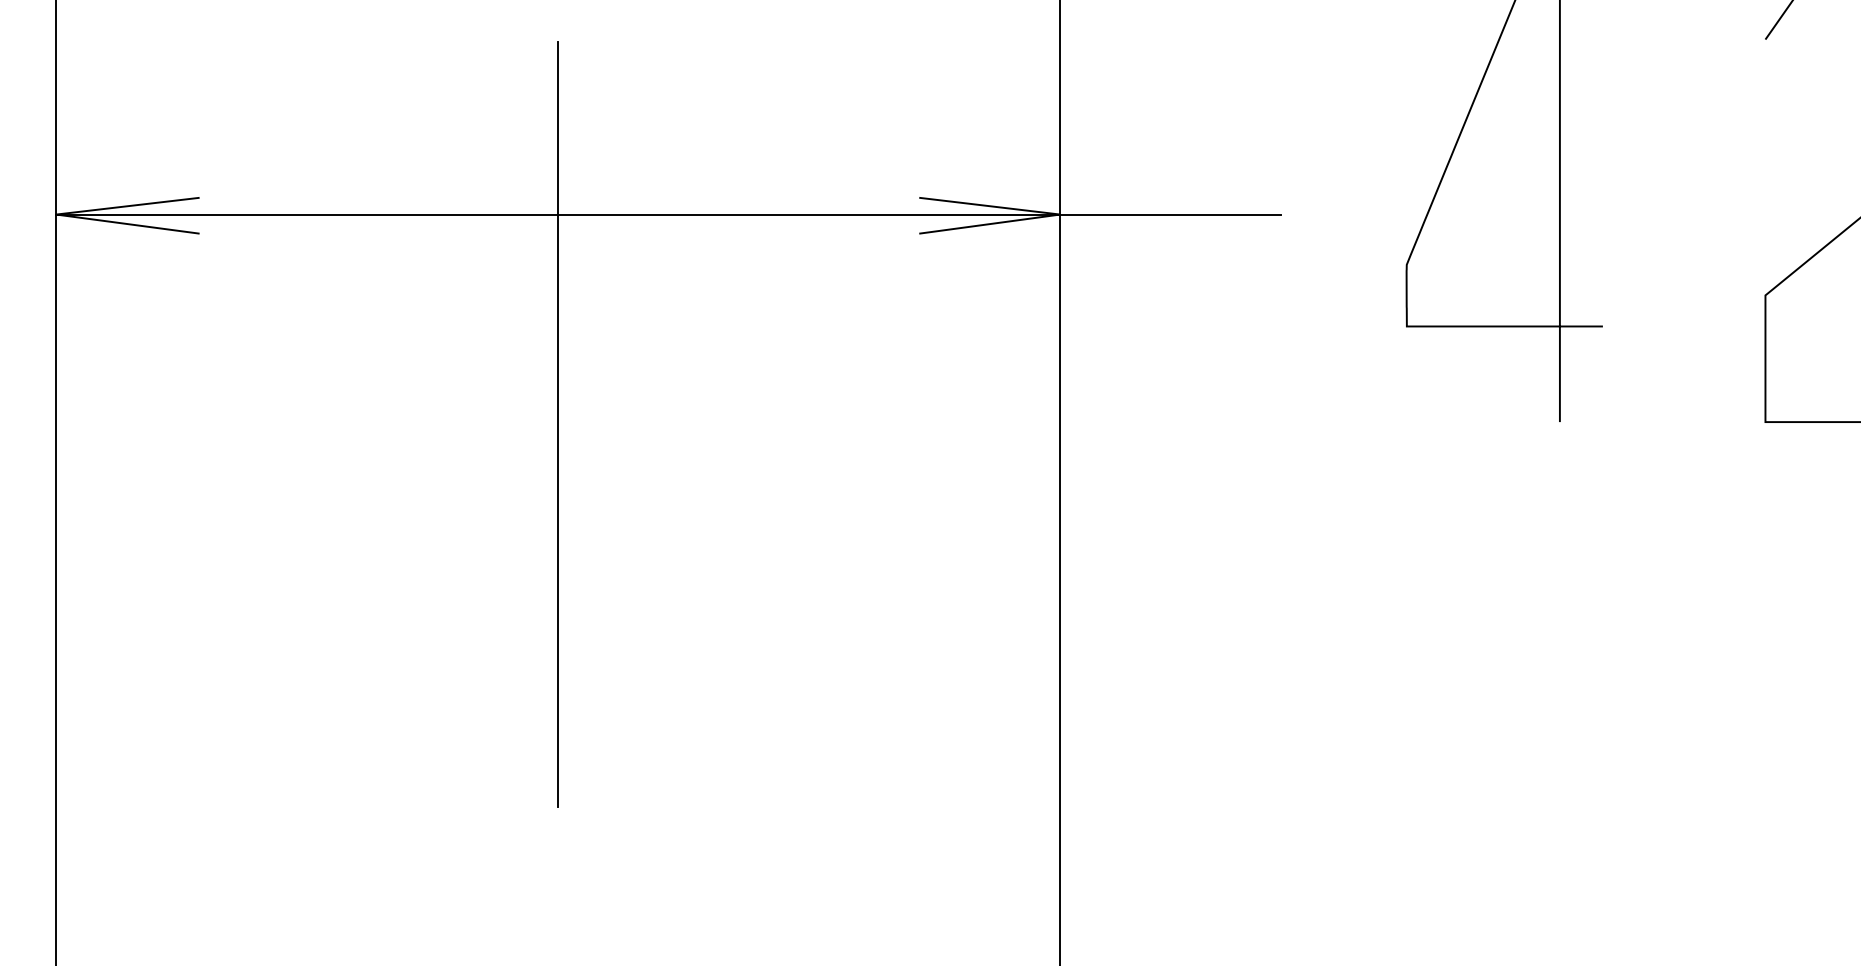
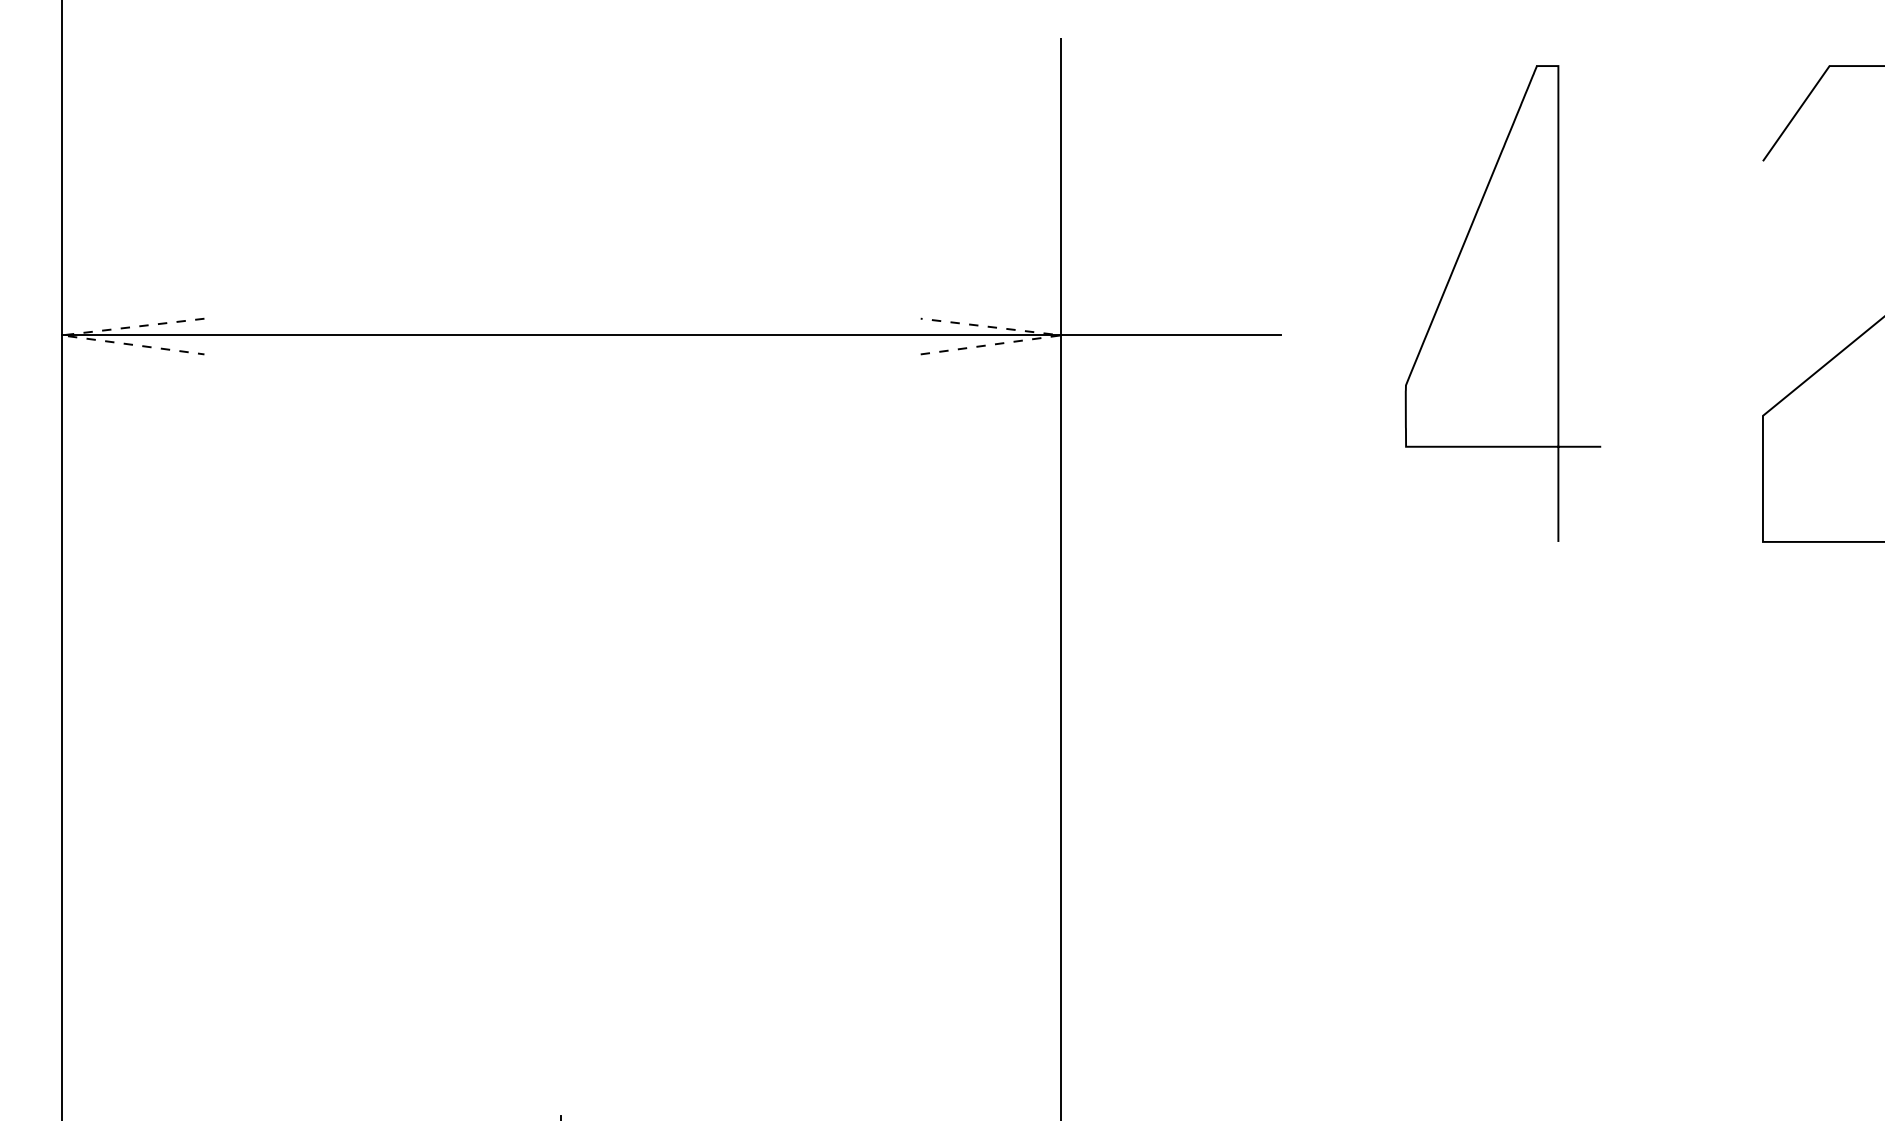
line: (55, 214) -> (61, 335), solid -> dashed
line: (1060, 214) -> (1061, 335), solid -> dashed
line: (558, 424) -> (561, 544), removed

